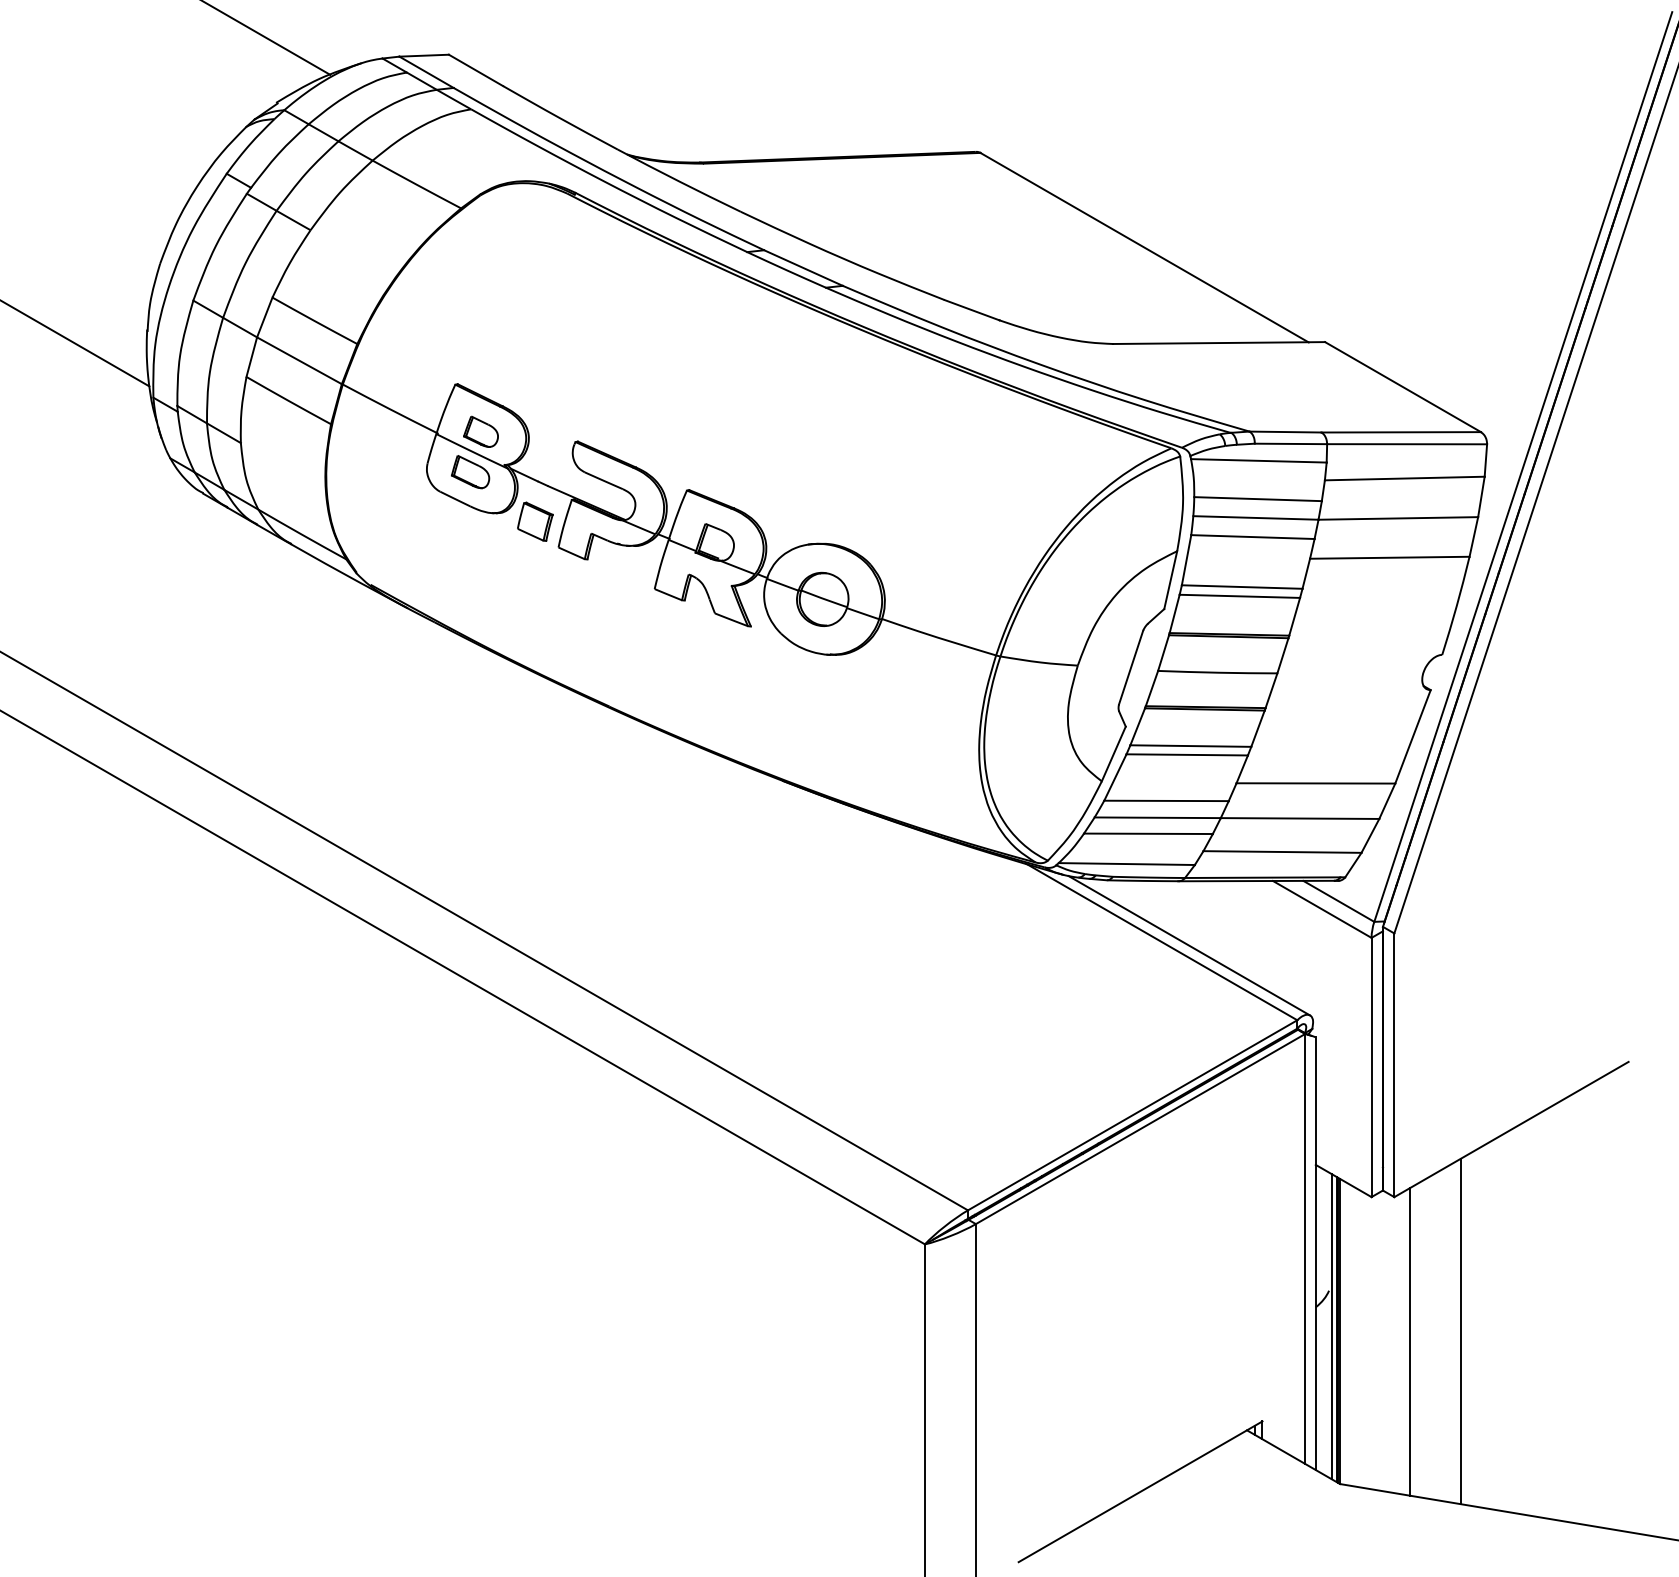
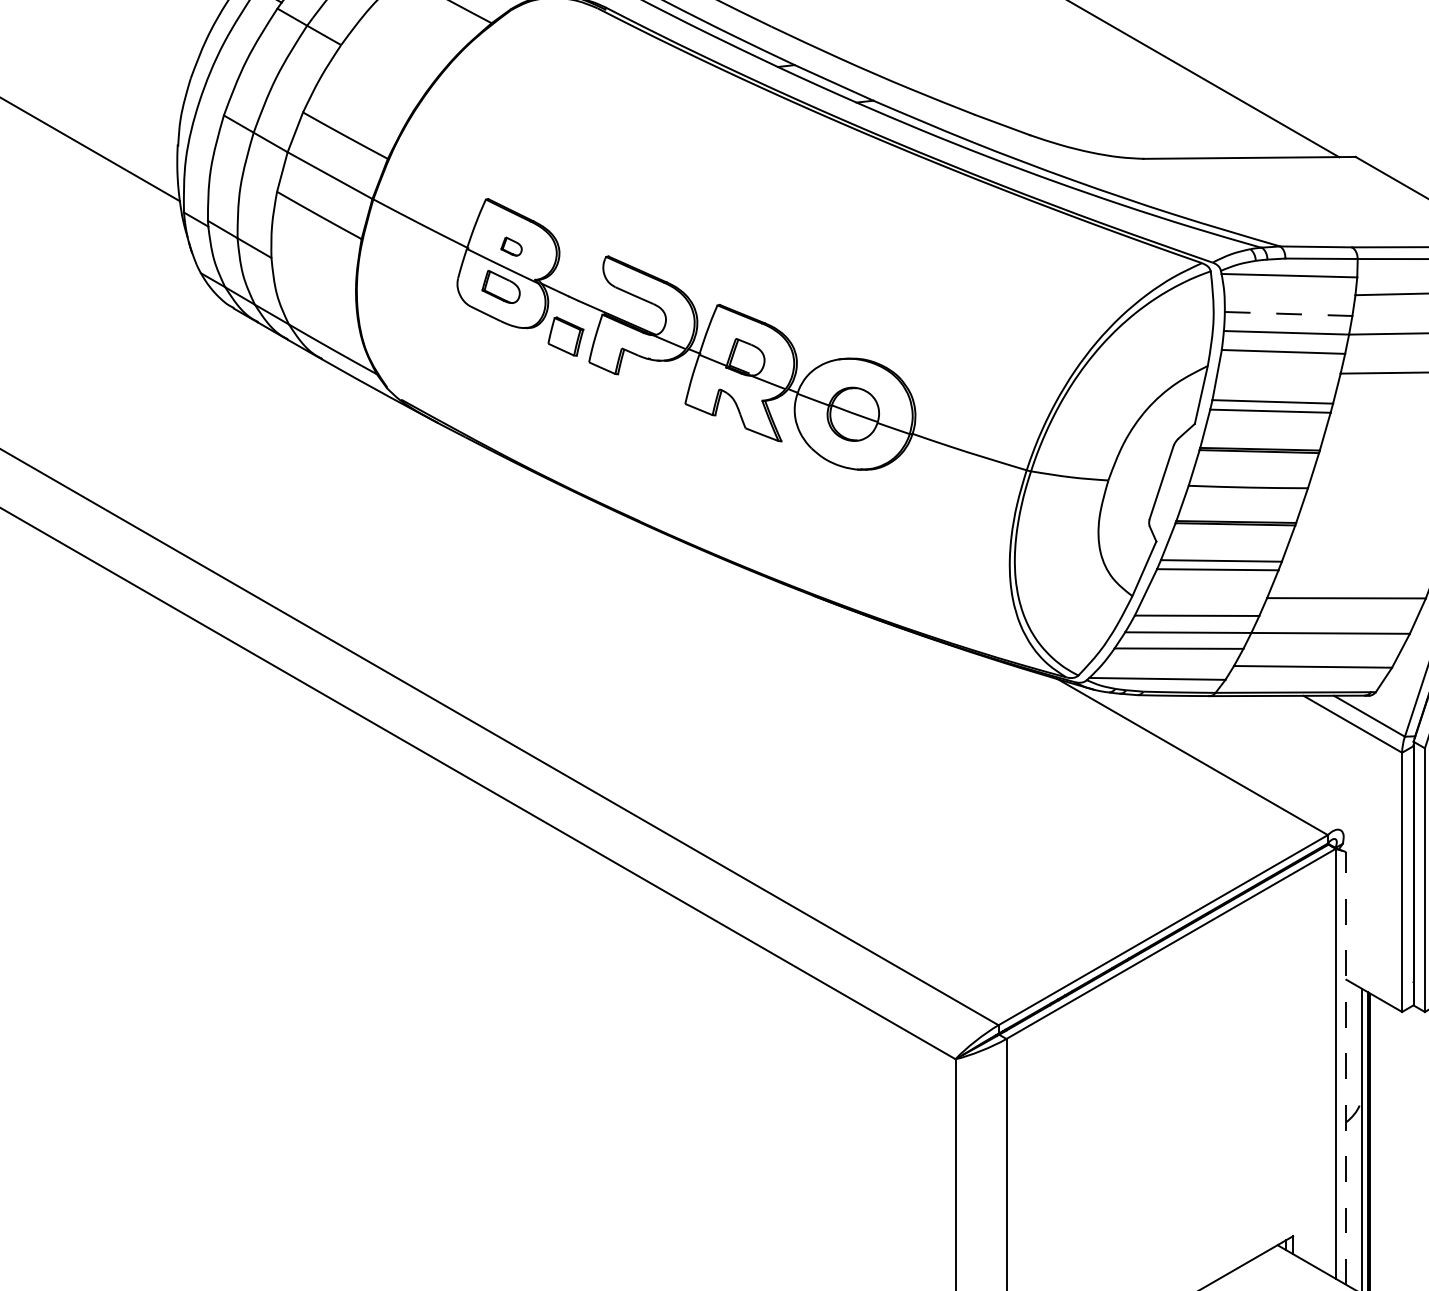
part: (480, 431) -> (511, 246), size x0.6
line: (1258, 499) -> (1289, 314), solid -> dashed
line: (1189, 945) -> (1220, 760), removed
line: (1315, 1253) -> (1346, 1068), solid -> dashed

